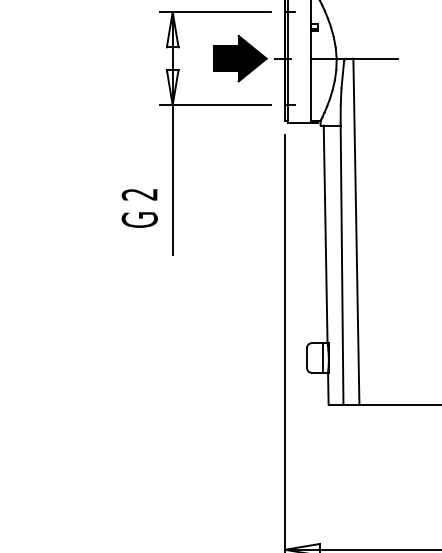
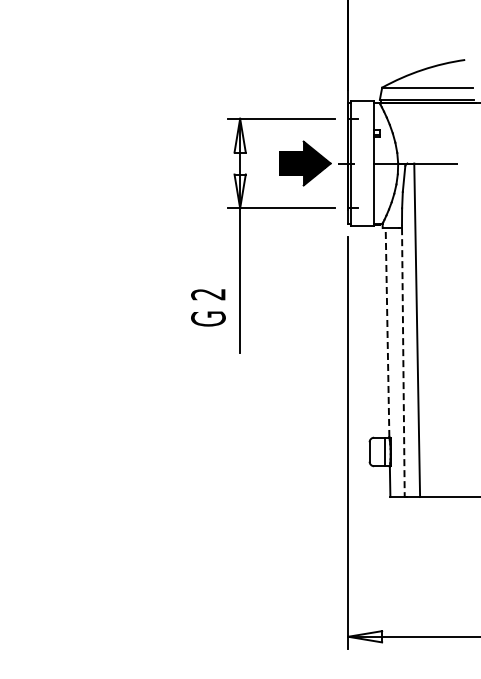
line: (325, 234) -> (387, 332), solid -> dashed
line: (342, 266) -> (403, 363), solid -> dashed

